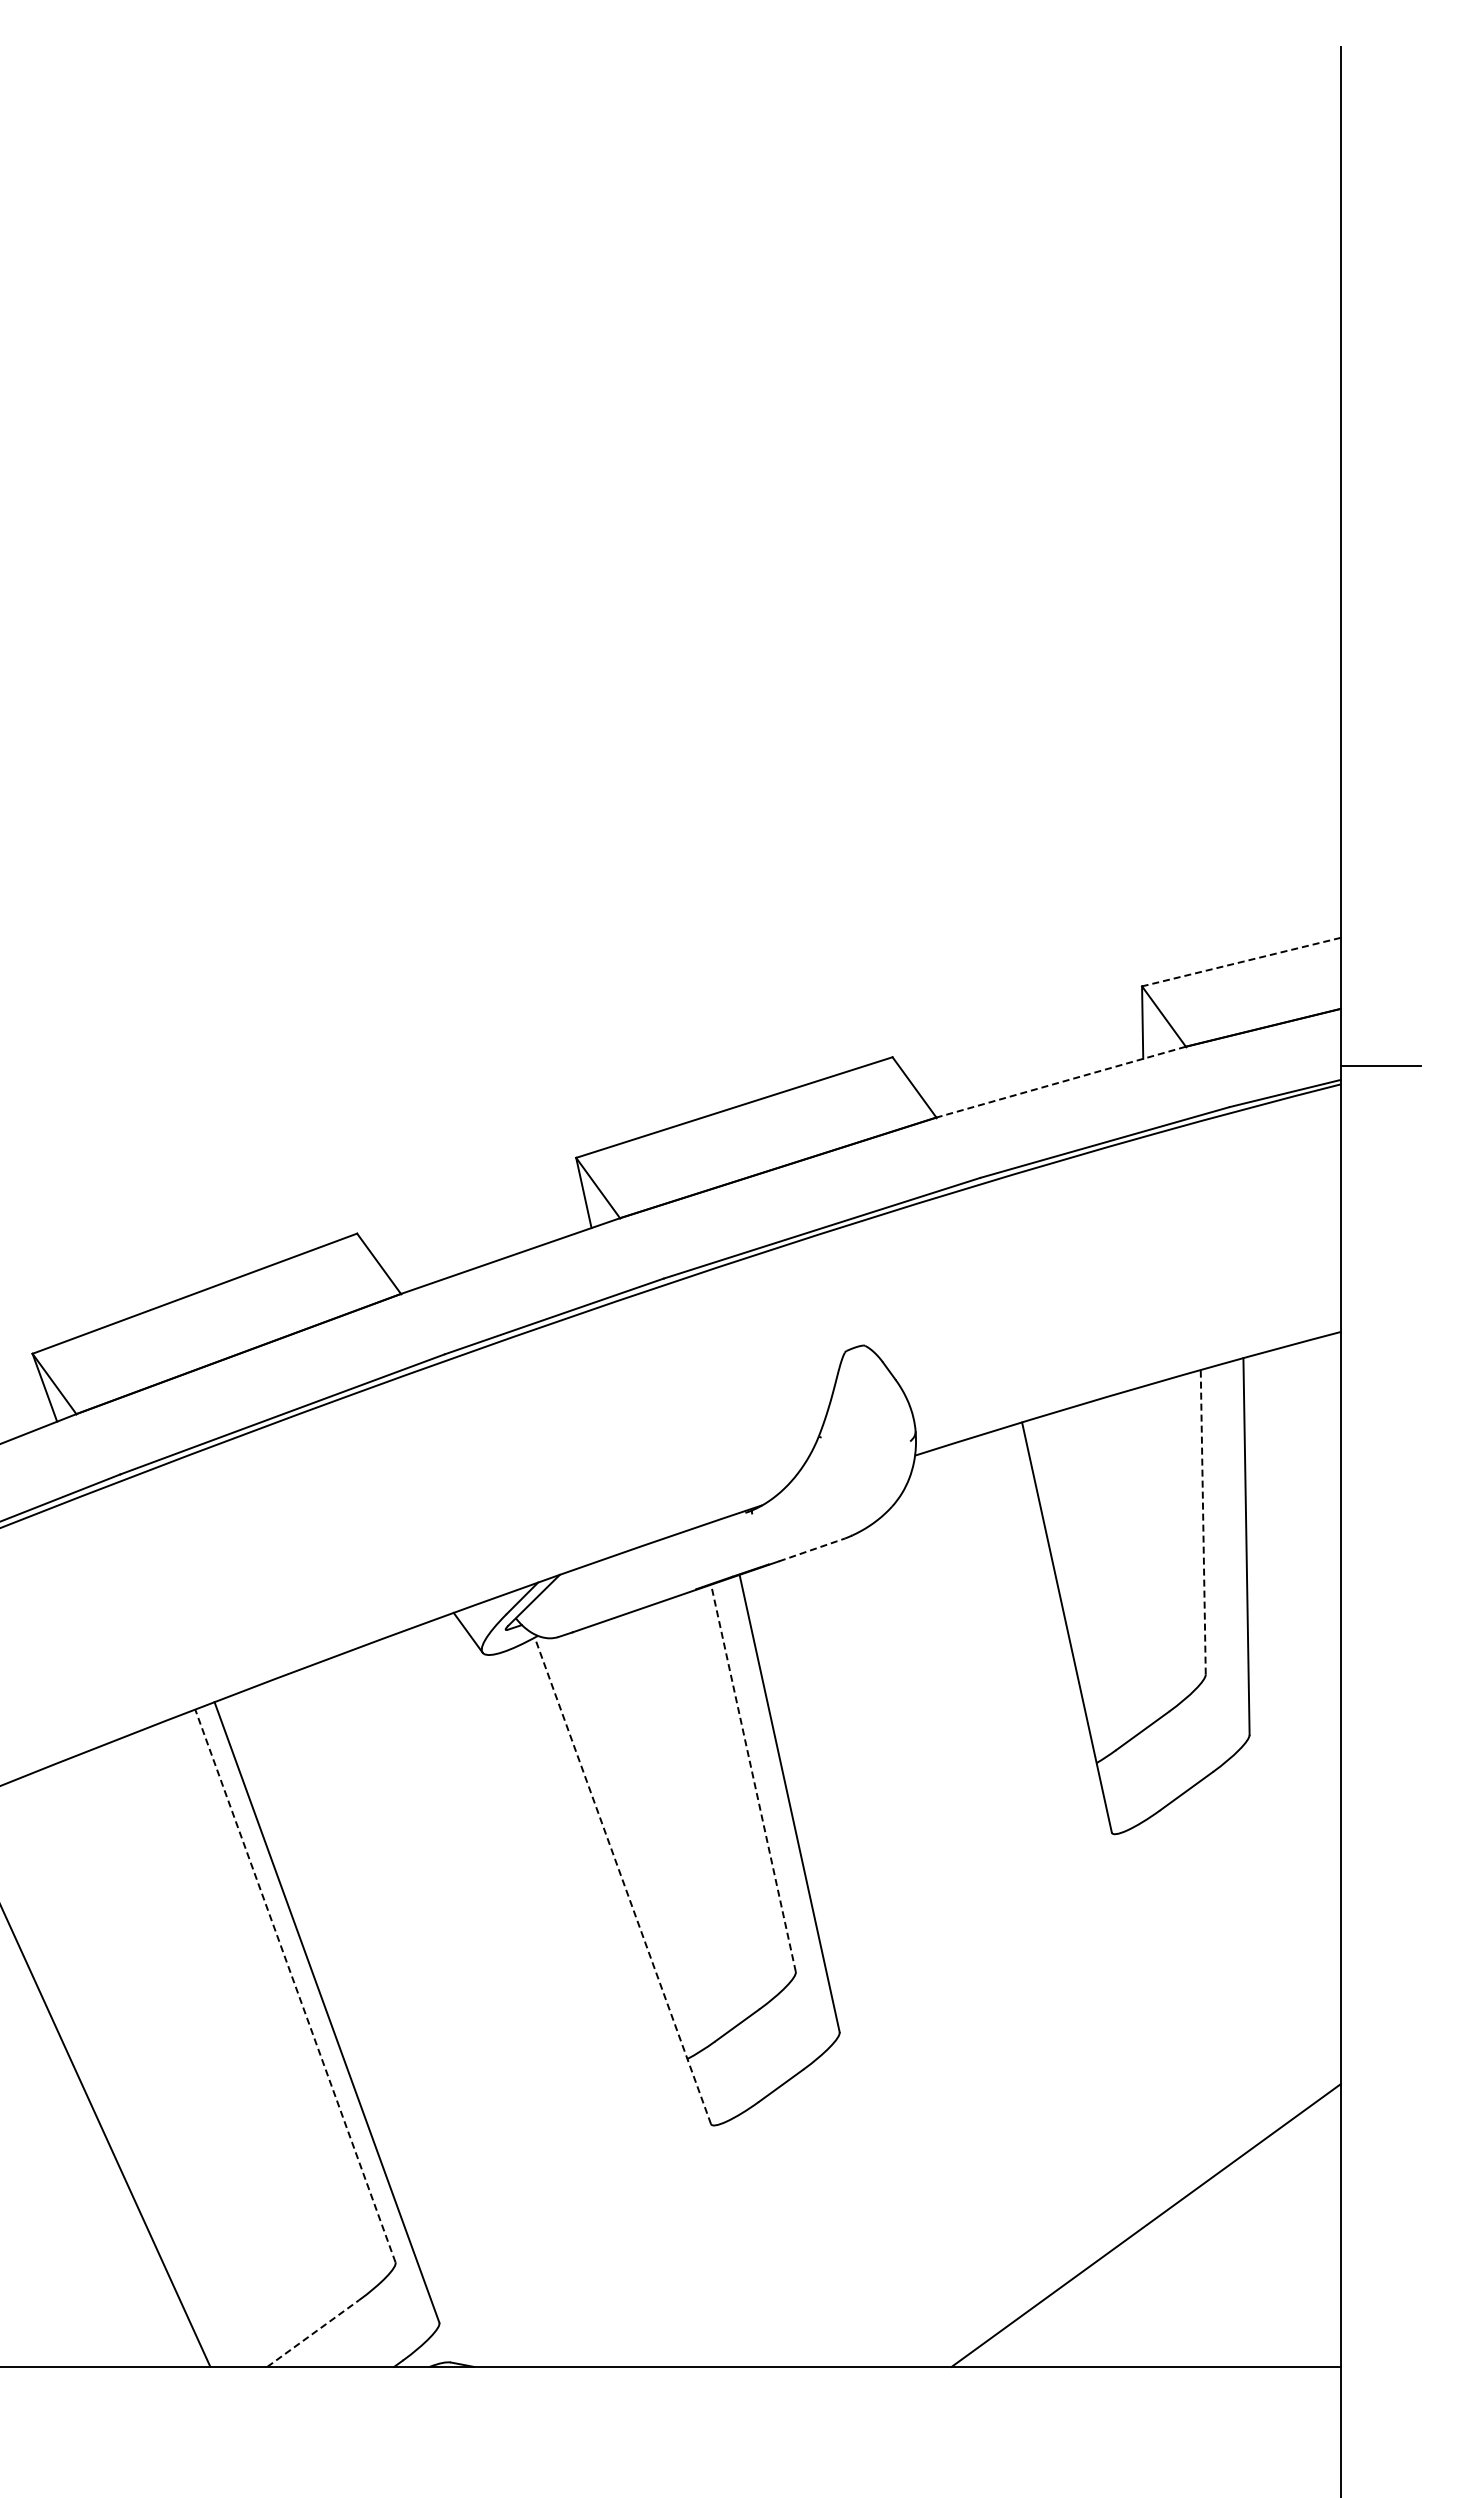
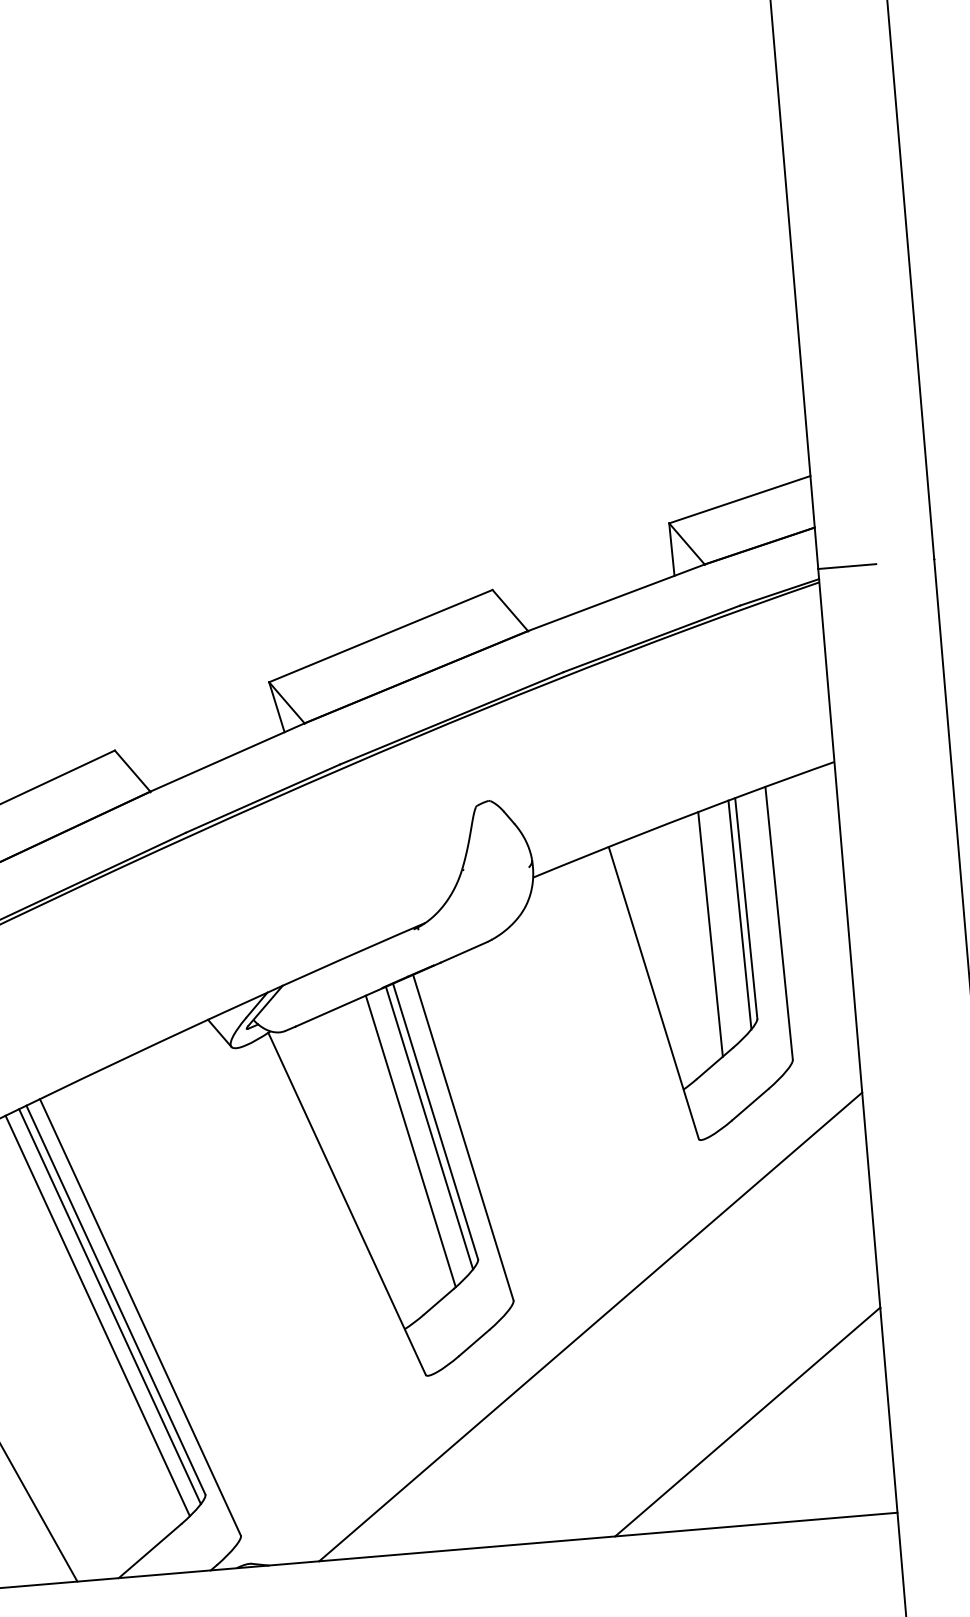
line: (1240, 962) -> (739, 500), dashed -> solid
line: (1061, 1082) -> (616, 598), dashed -> solid
line: (1203, 1521) -> (746, 907), dashed -> solid
line: (1193, 1530) -> (739, 914), added
line: (811, 1550) -> (463, 952), dashed -> solid
line: (1151, 1553) -> (710, 934), added
line: (753, 1777) -> (435, 1120), dashed -> solid
line: (744, 1786) -> (429, 1128), added
line: (717, 1802) -> (410, 1141), added
line: (622, 1880) -> (346, 1203), dashed -> solid
line: (295, 1985) -> (115, 1299), dashed -> solid
line: (286, 1994) -> (109, 1306), added
line: (268, 2005) -> (97, 1315), added
line: (941, 2076) -> (590, 1326), added
line: (313, 2333) -> (150, 1551), dashed -> solid

